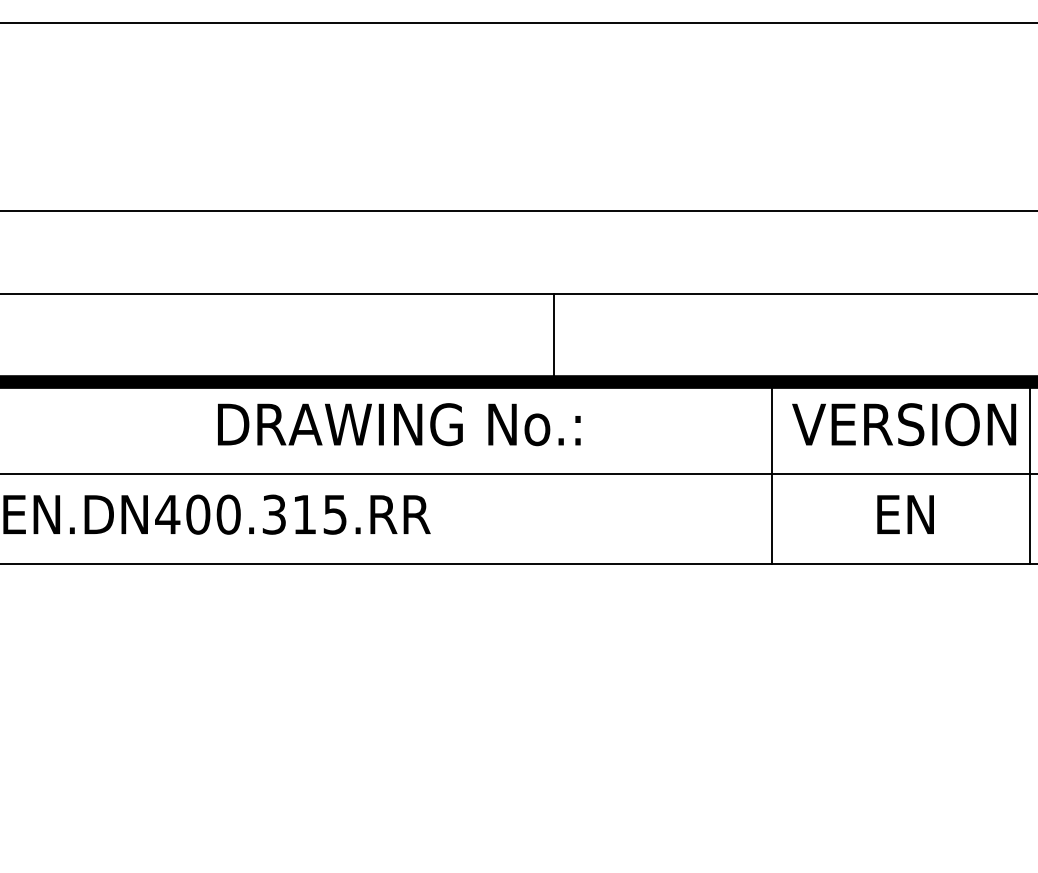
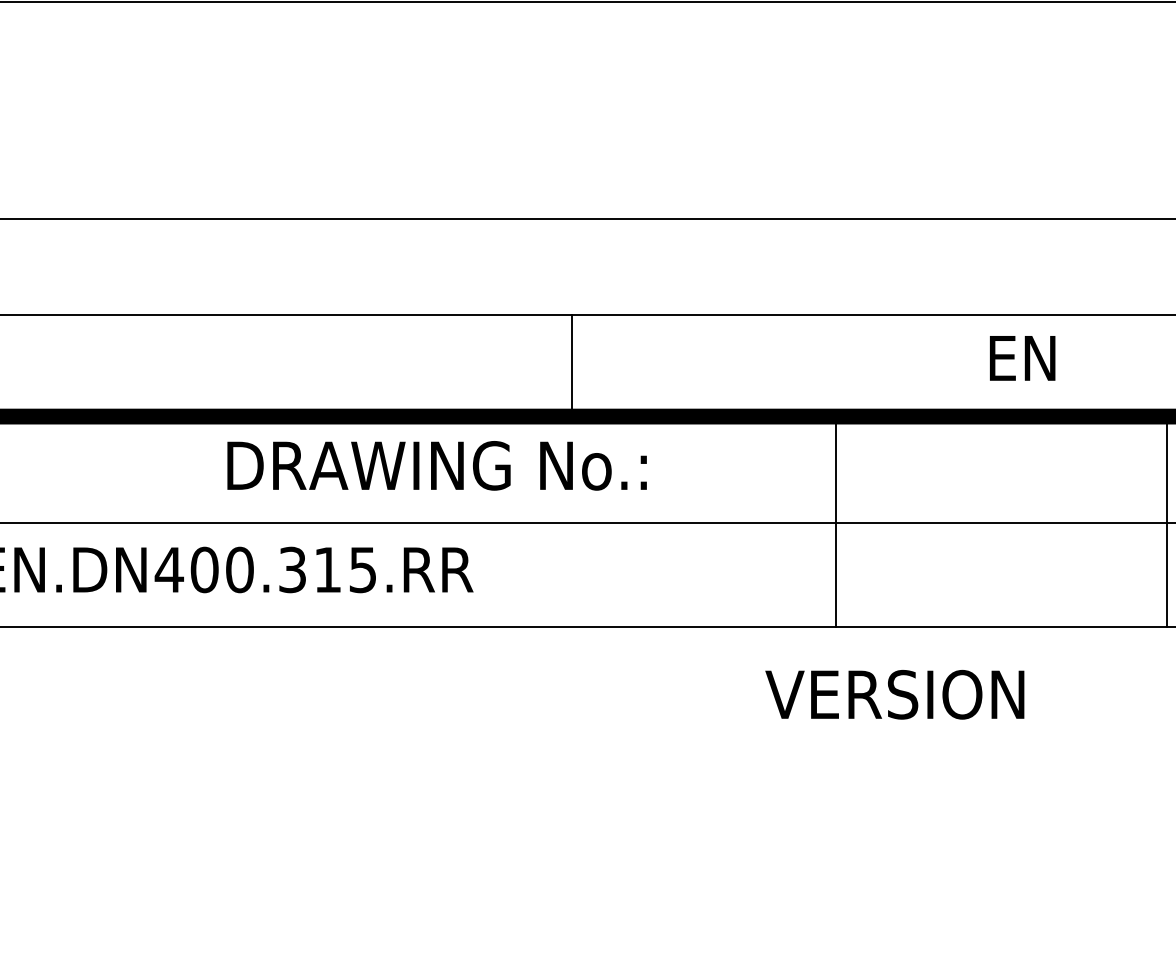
line: (553, 335) -> (571, 362), moved
text: (904, 424) -> (895, 694), moved
line: (772, 473) -> (836, 522), moved
text: (905, 514) -> (1022, 358), moved

